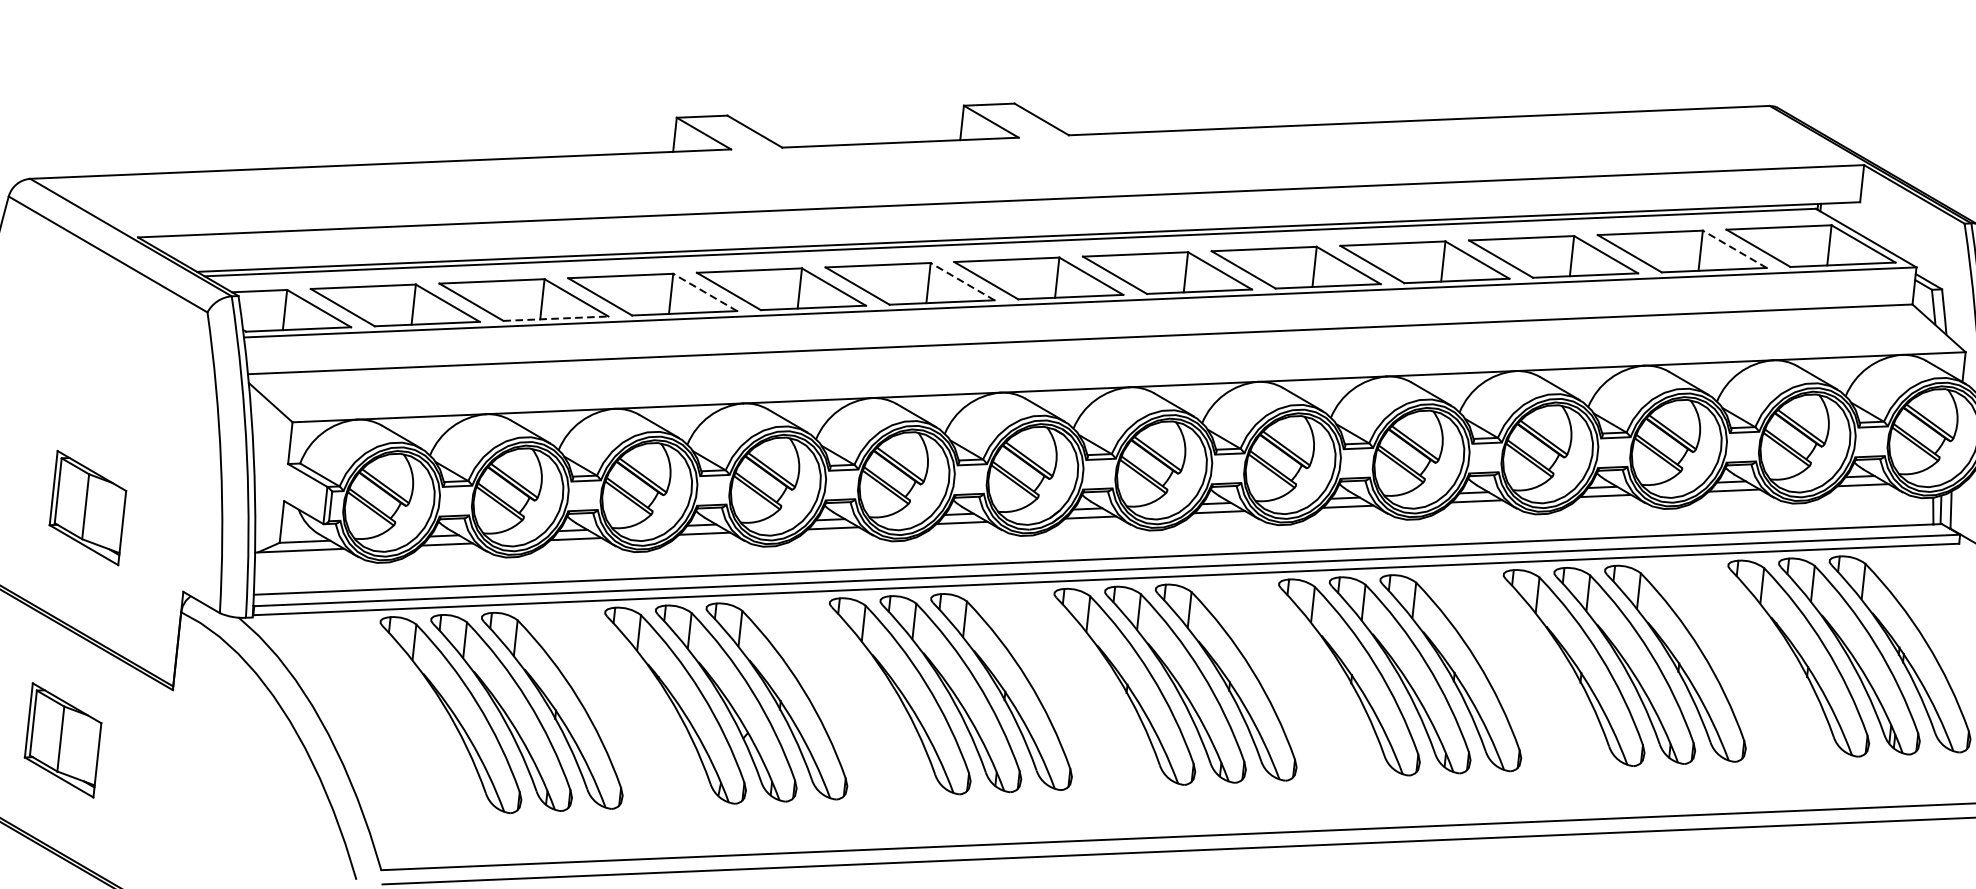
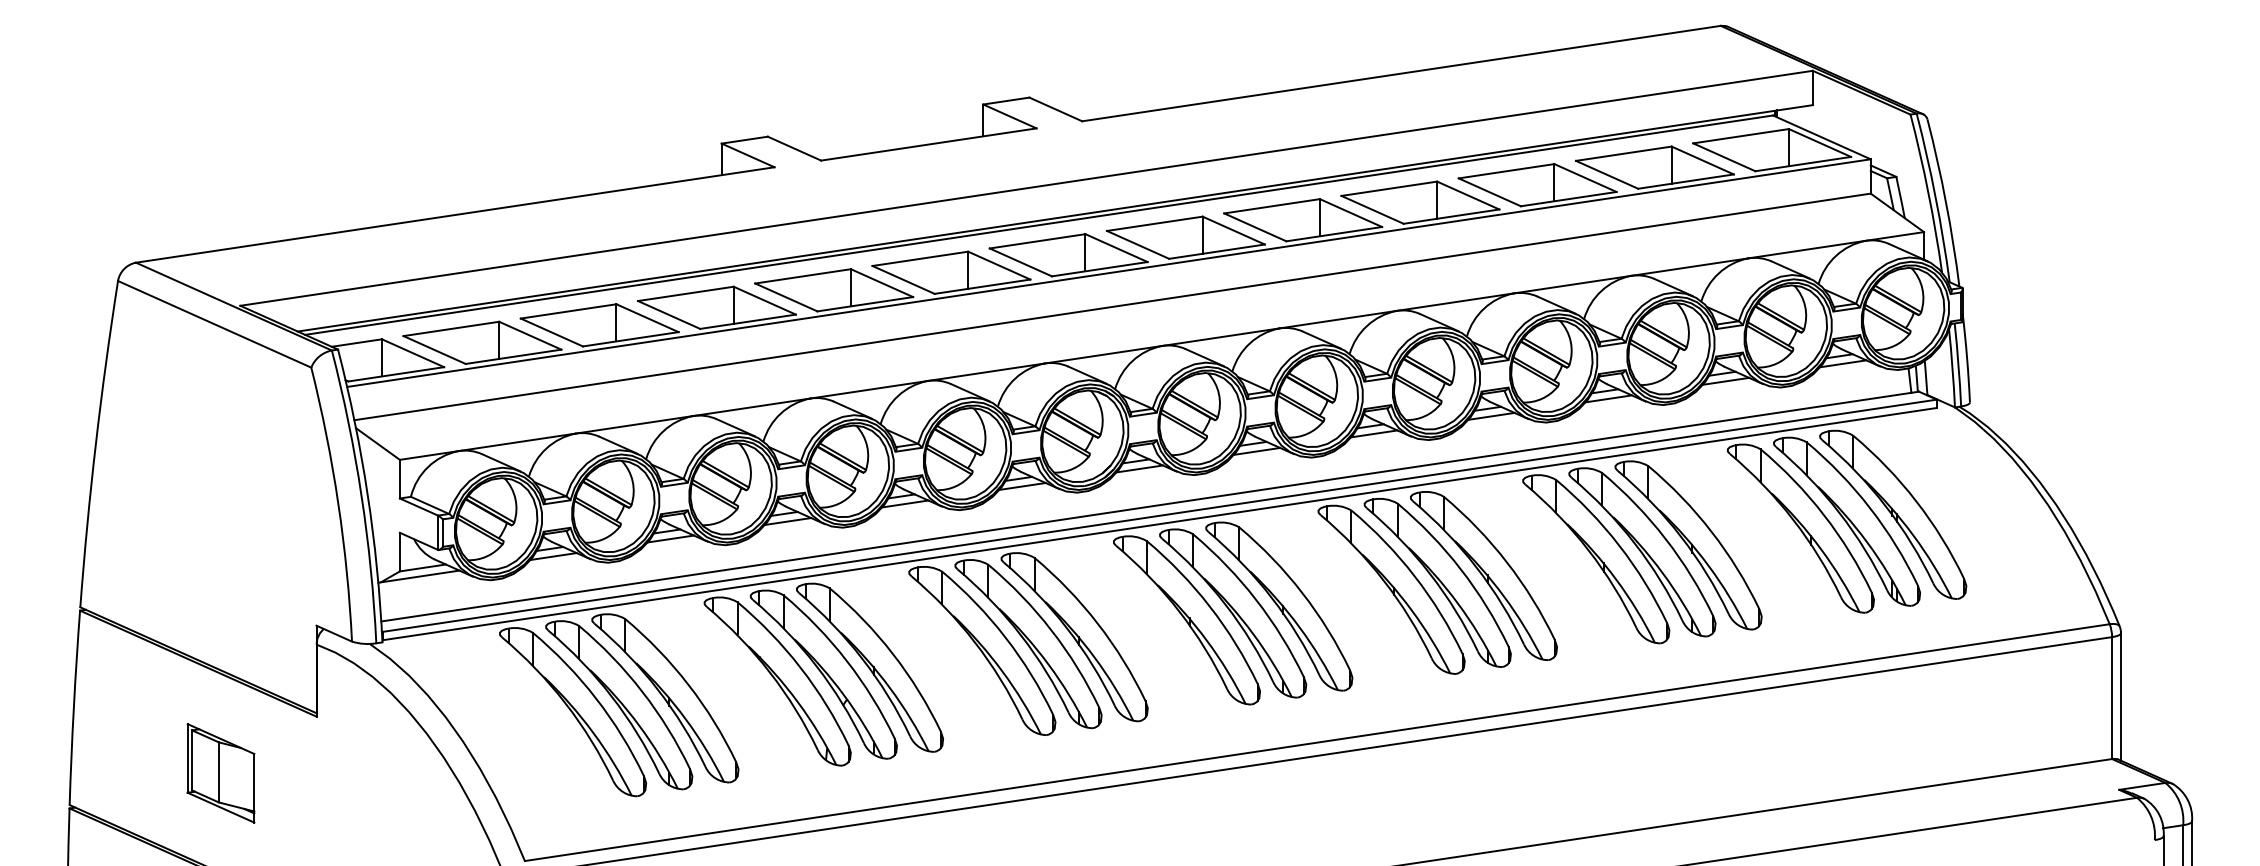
line: (1734, 249) -> (1702, 160), dashed -> solid
line: (961, 281) -> (998, 265), dashed -> solid
line: (704, 292) -> (764, 300), dashed -> solid
line: (556, 319) -> (631, 339), dashed -> solid
part: (87, 508) -> (220, 558), removed

